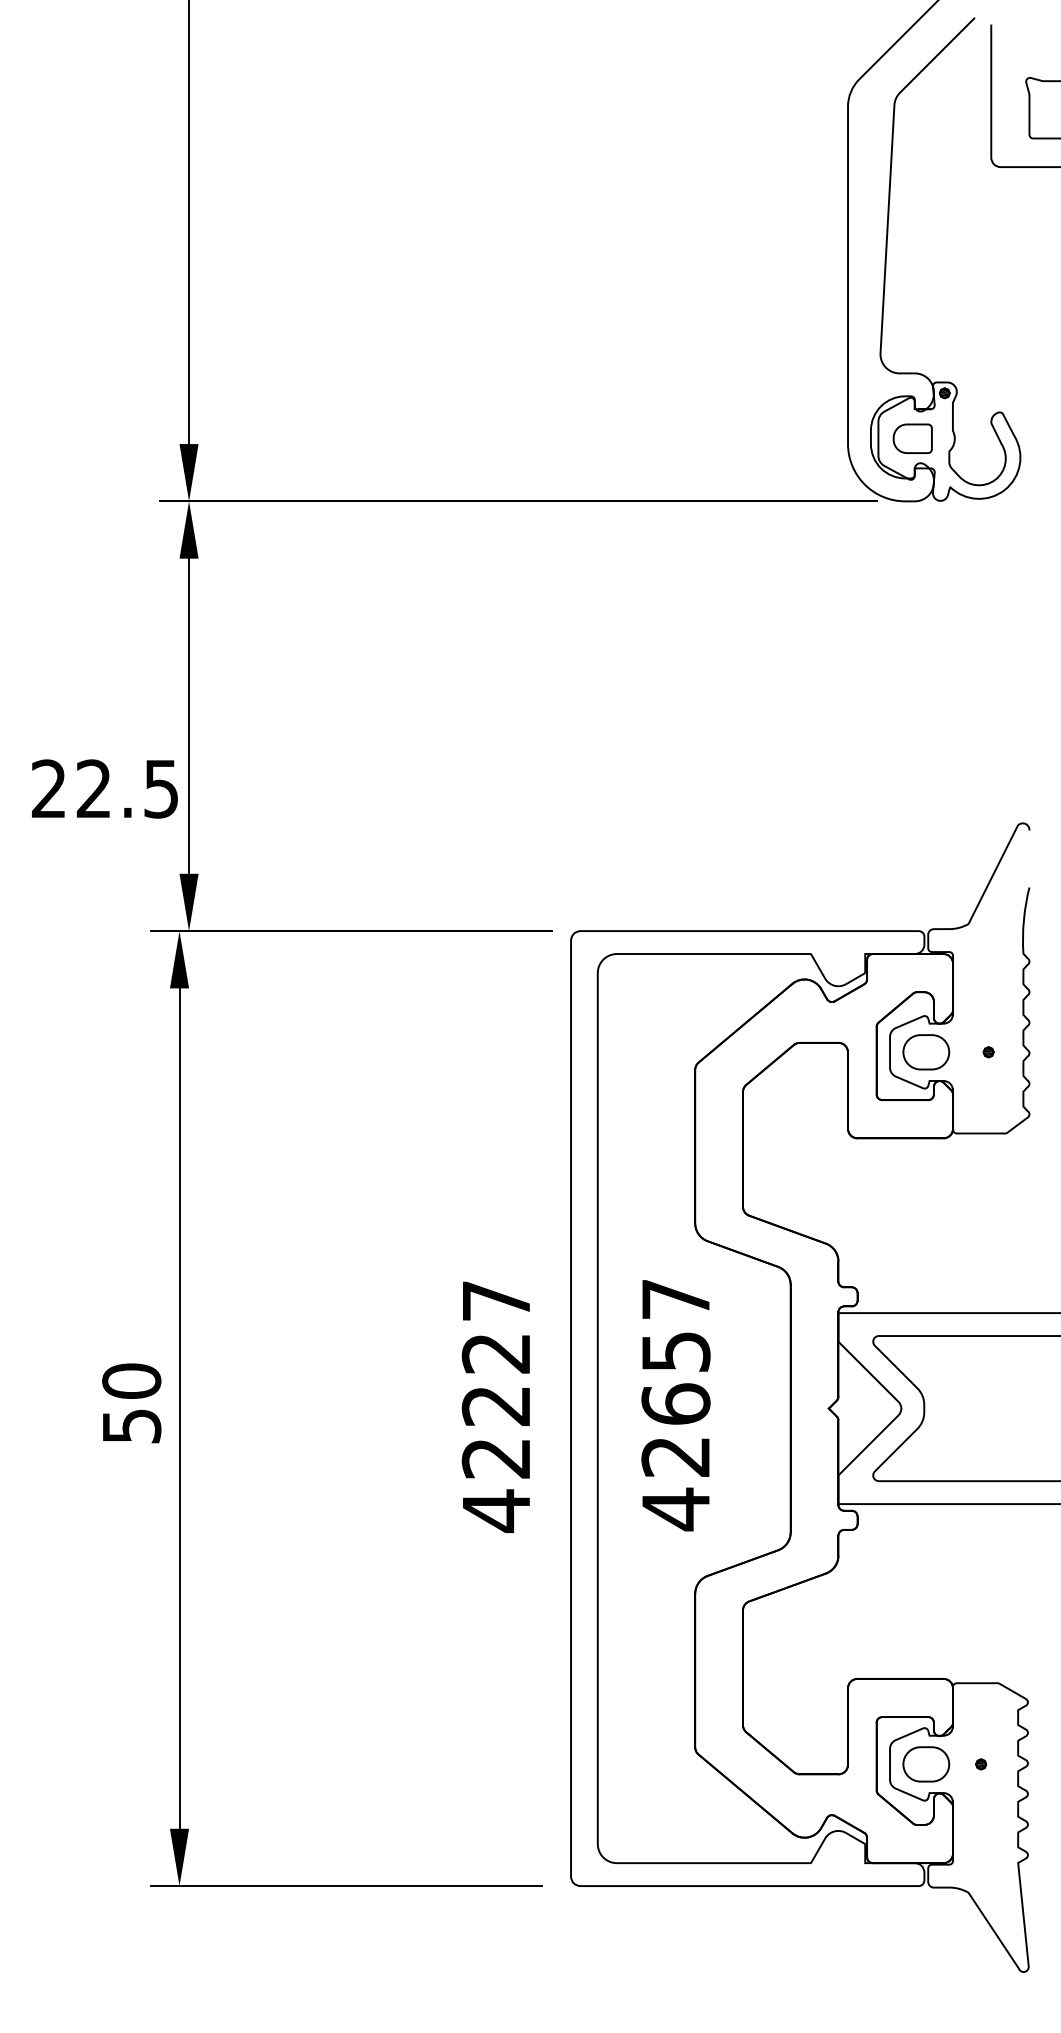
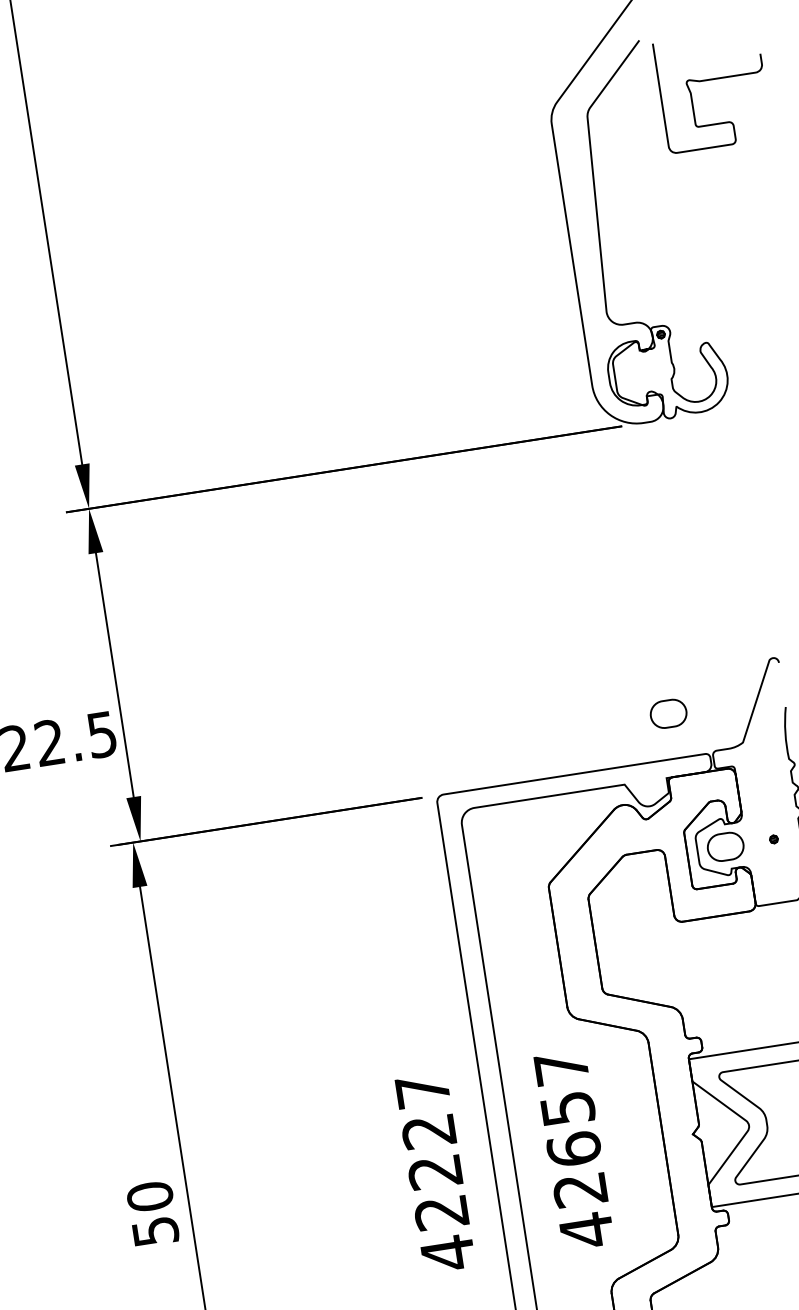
part: (912, 438) -> (641, 373), removed
part: (880, 873) -> (668, 713), added

